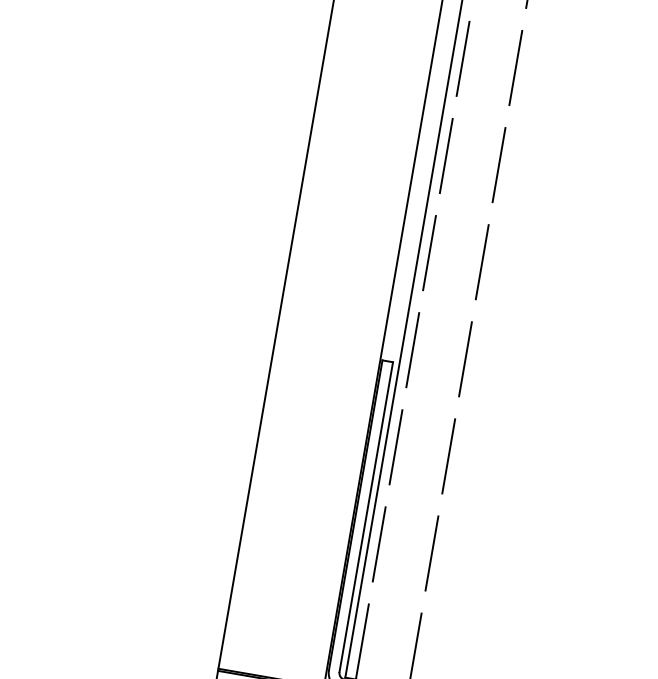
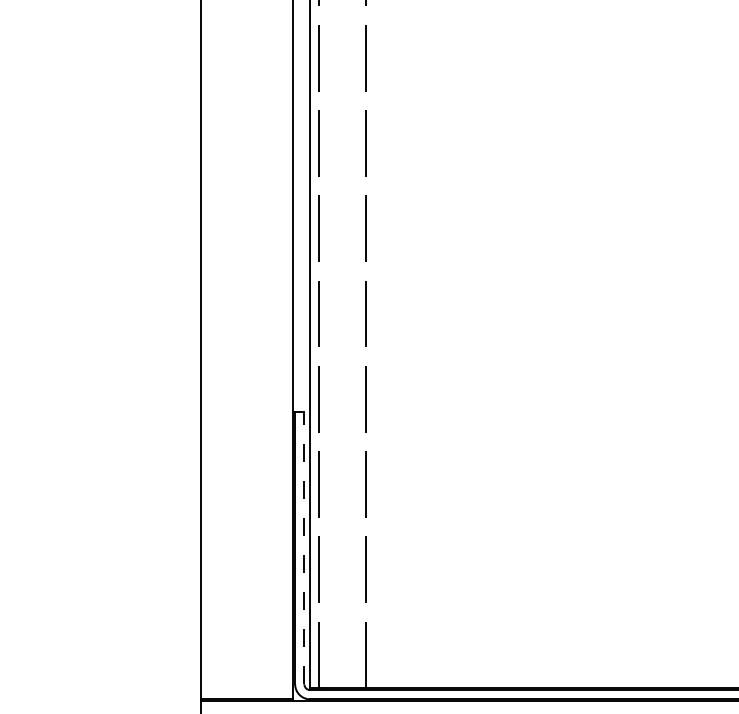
line: (366, 517) -> (304, 548), solid -> dashed

